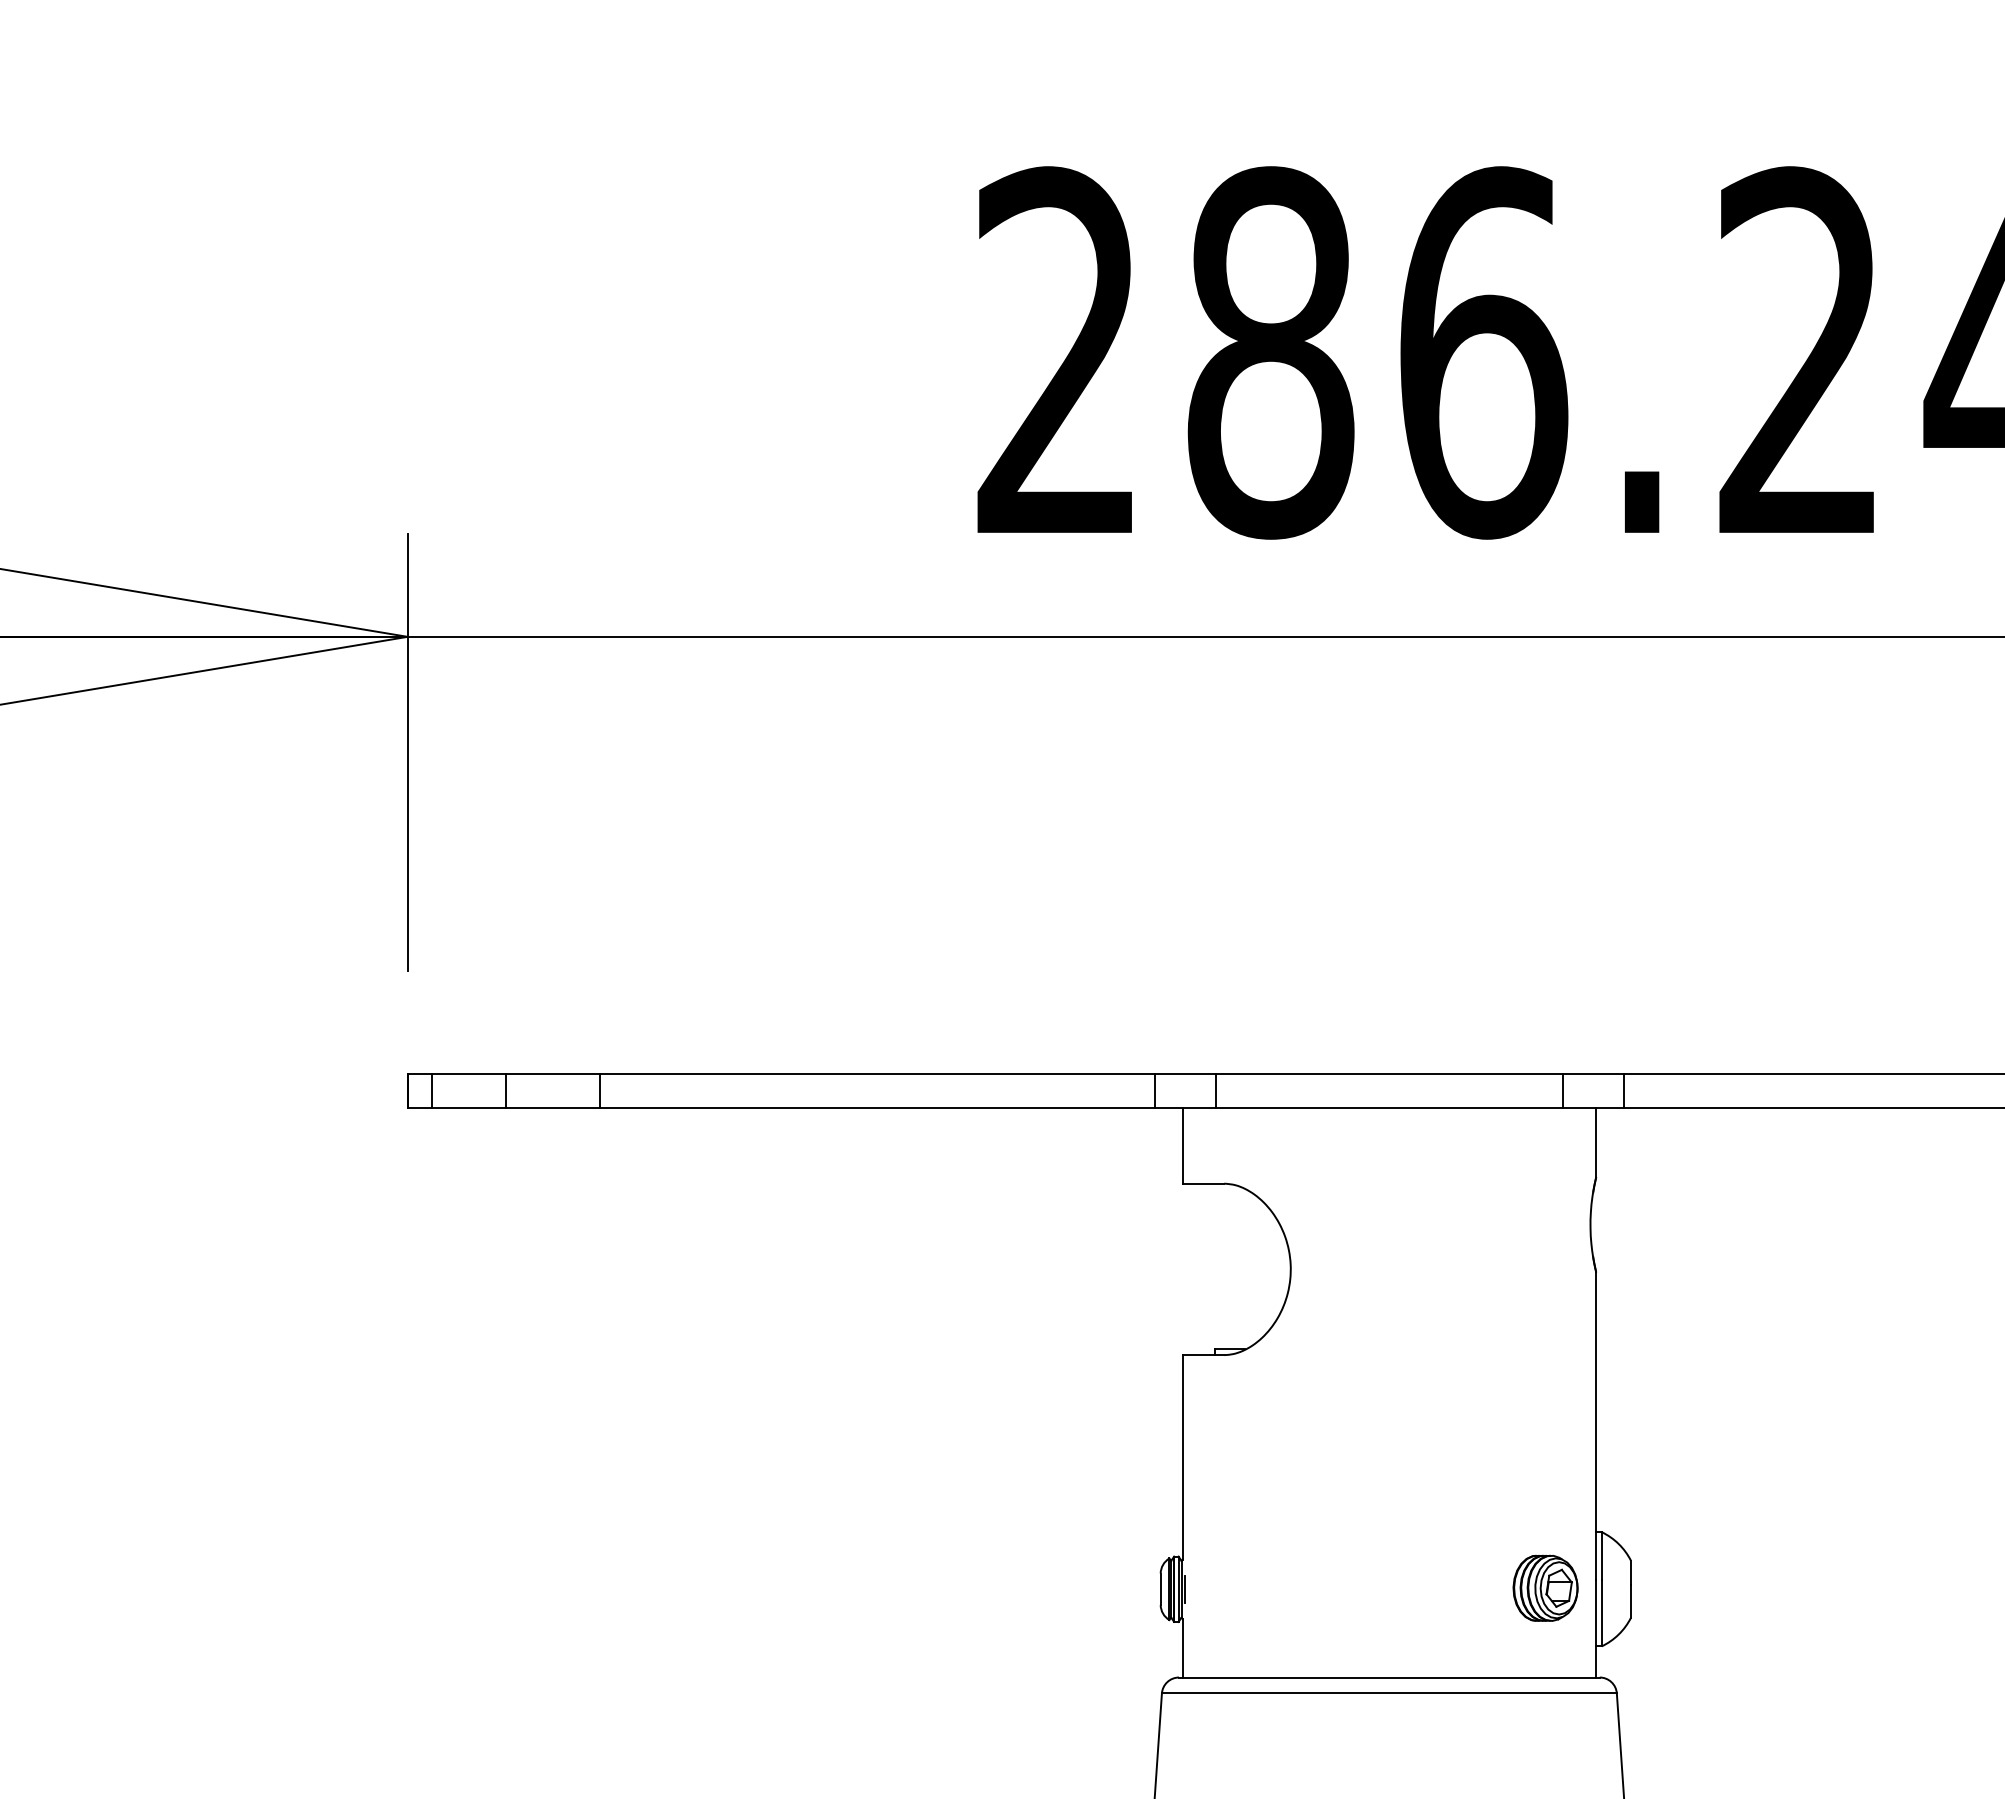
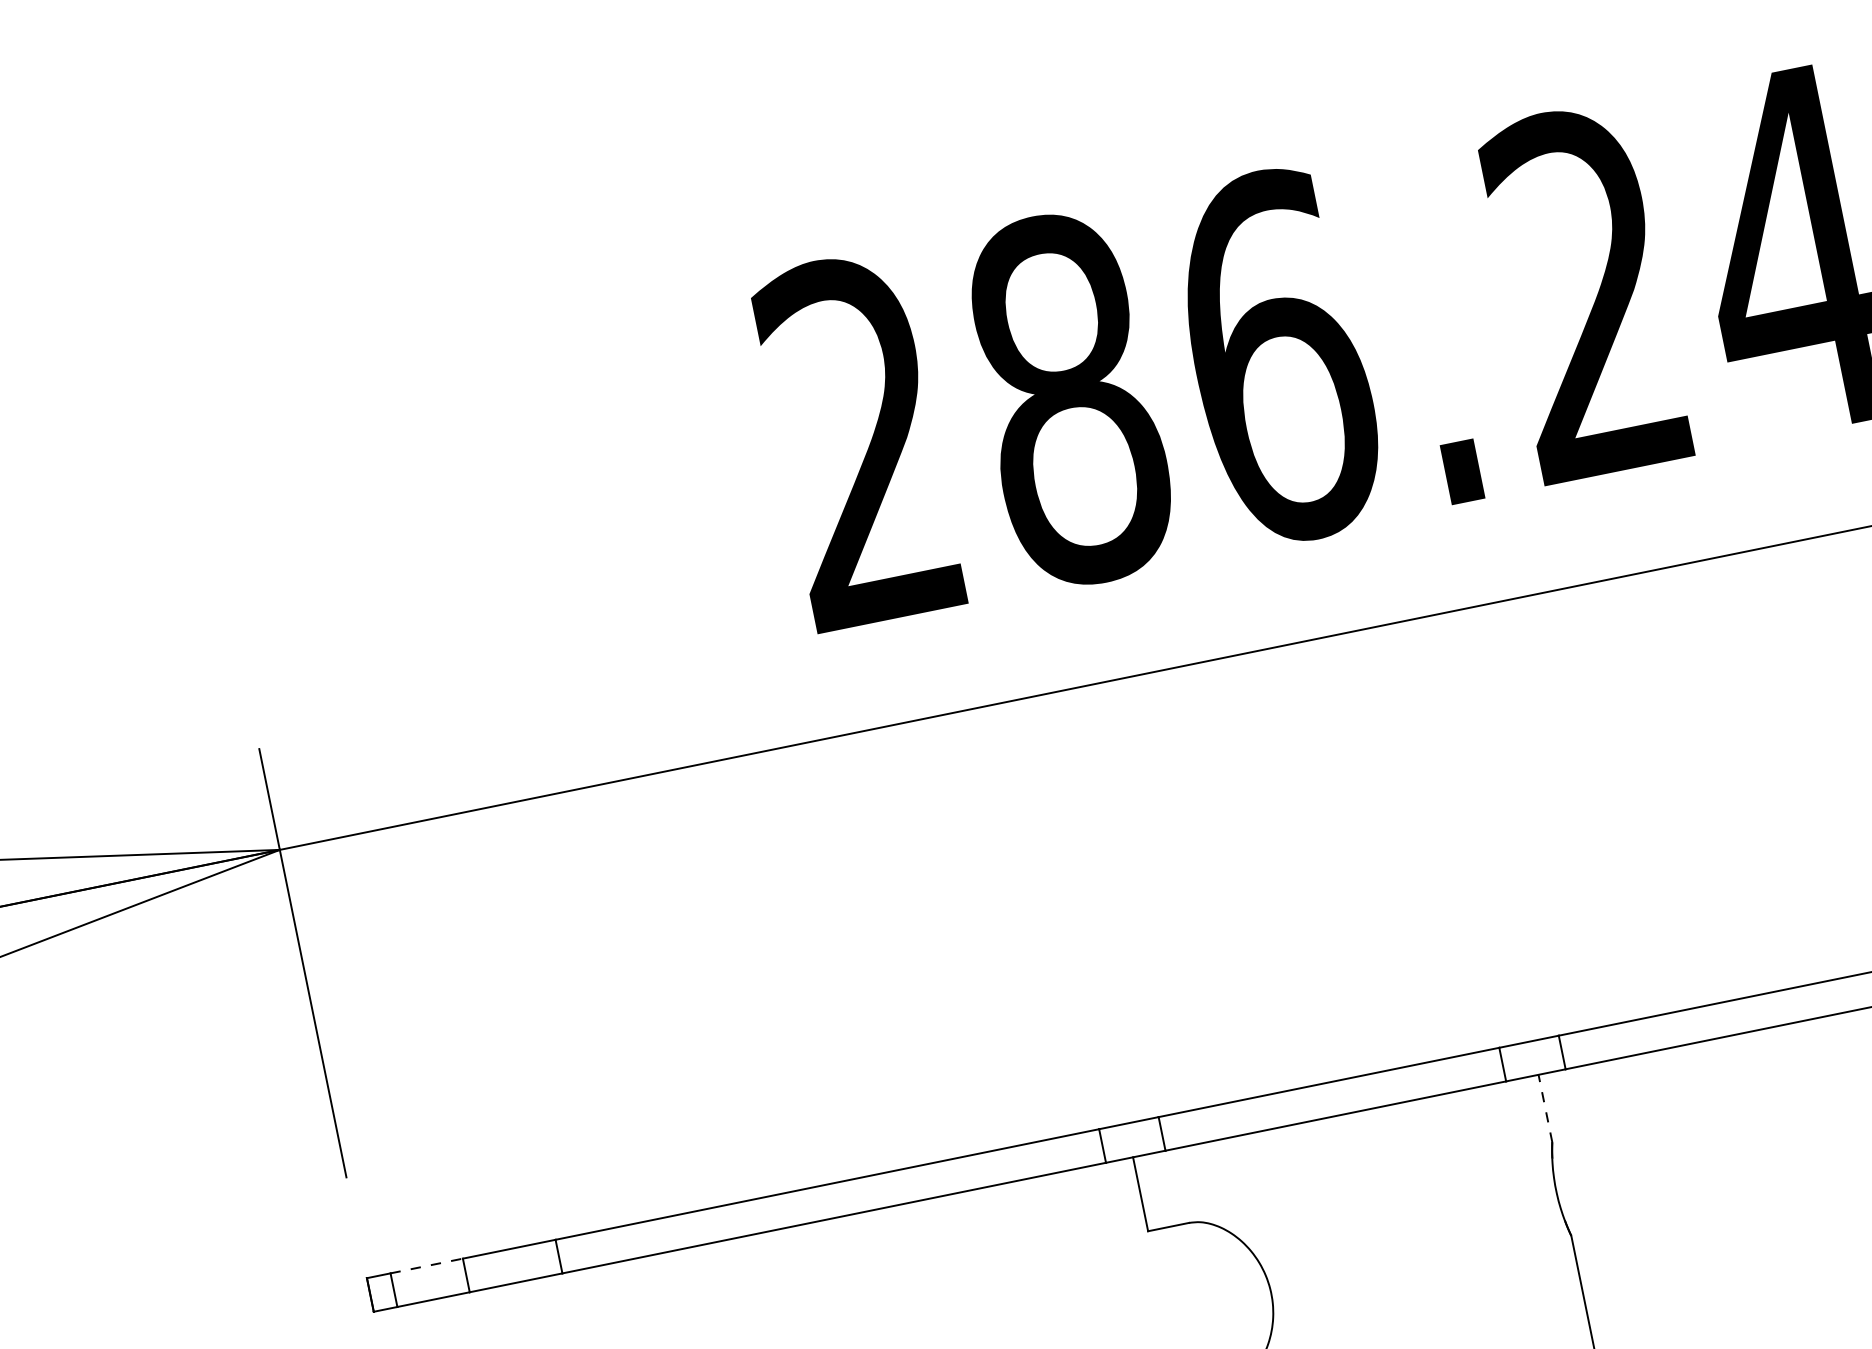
line: (468, 1073) -> (426, 1265), solid -> dashed
line: (1596, 1142) -> (1545, 1108), solid -> dashed

